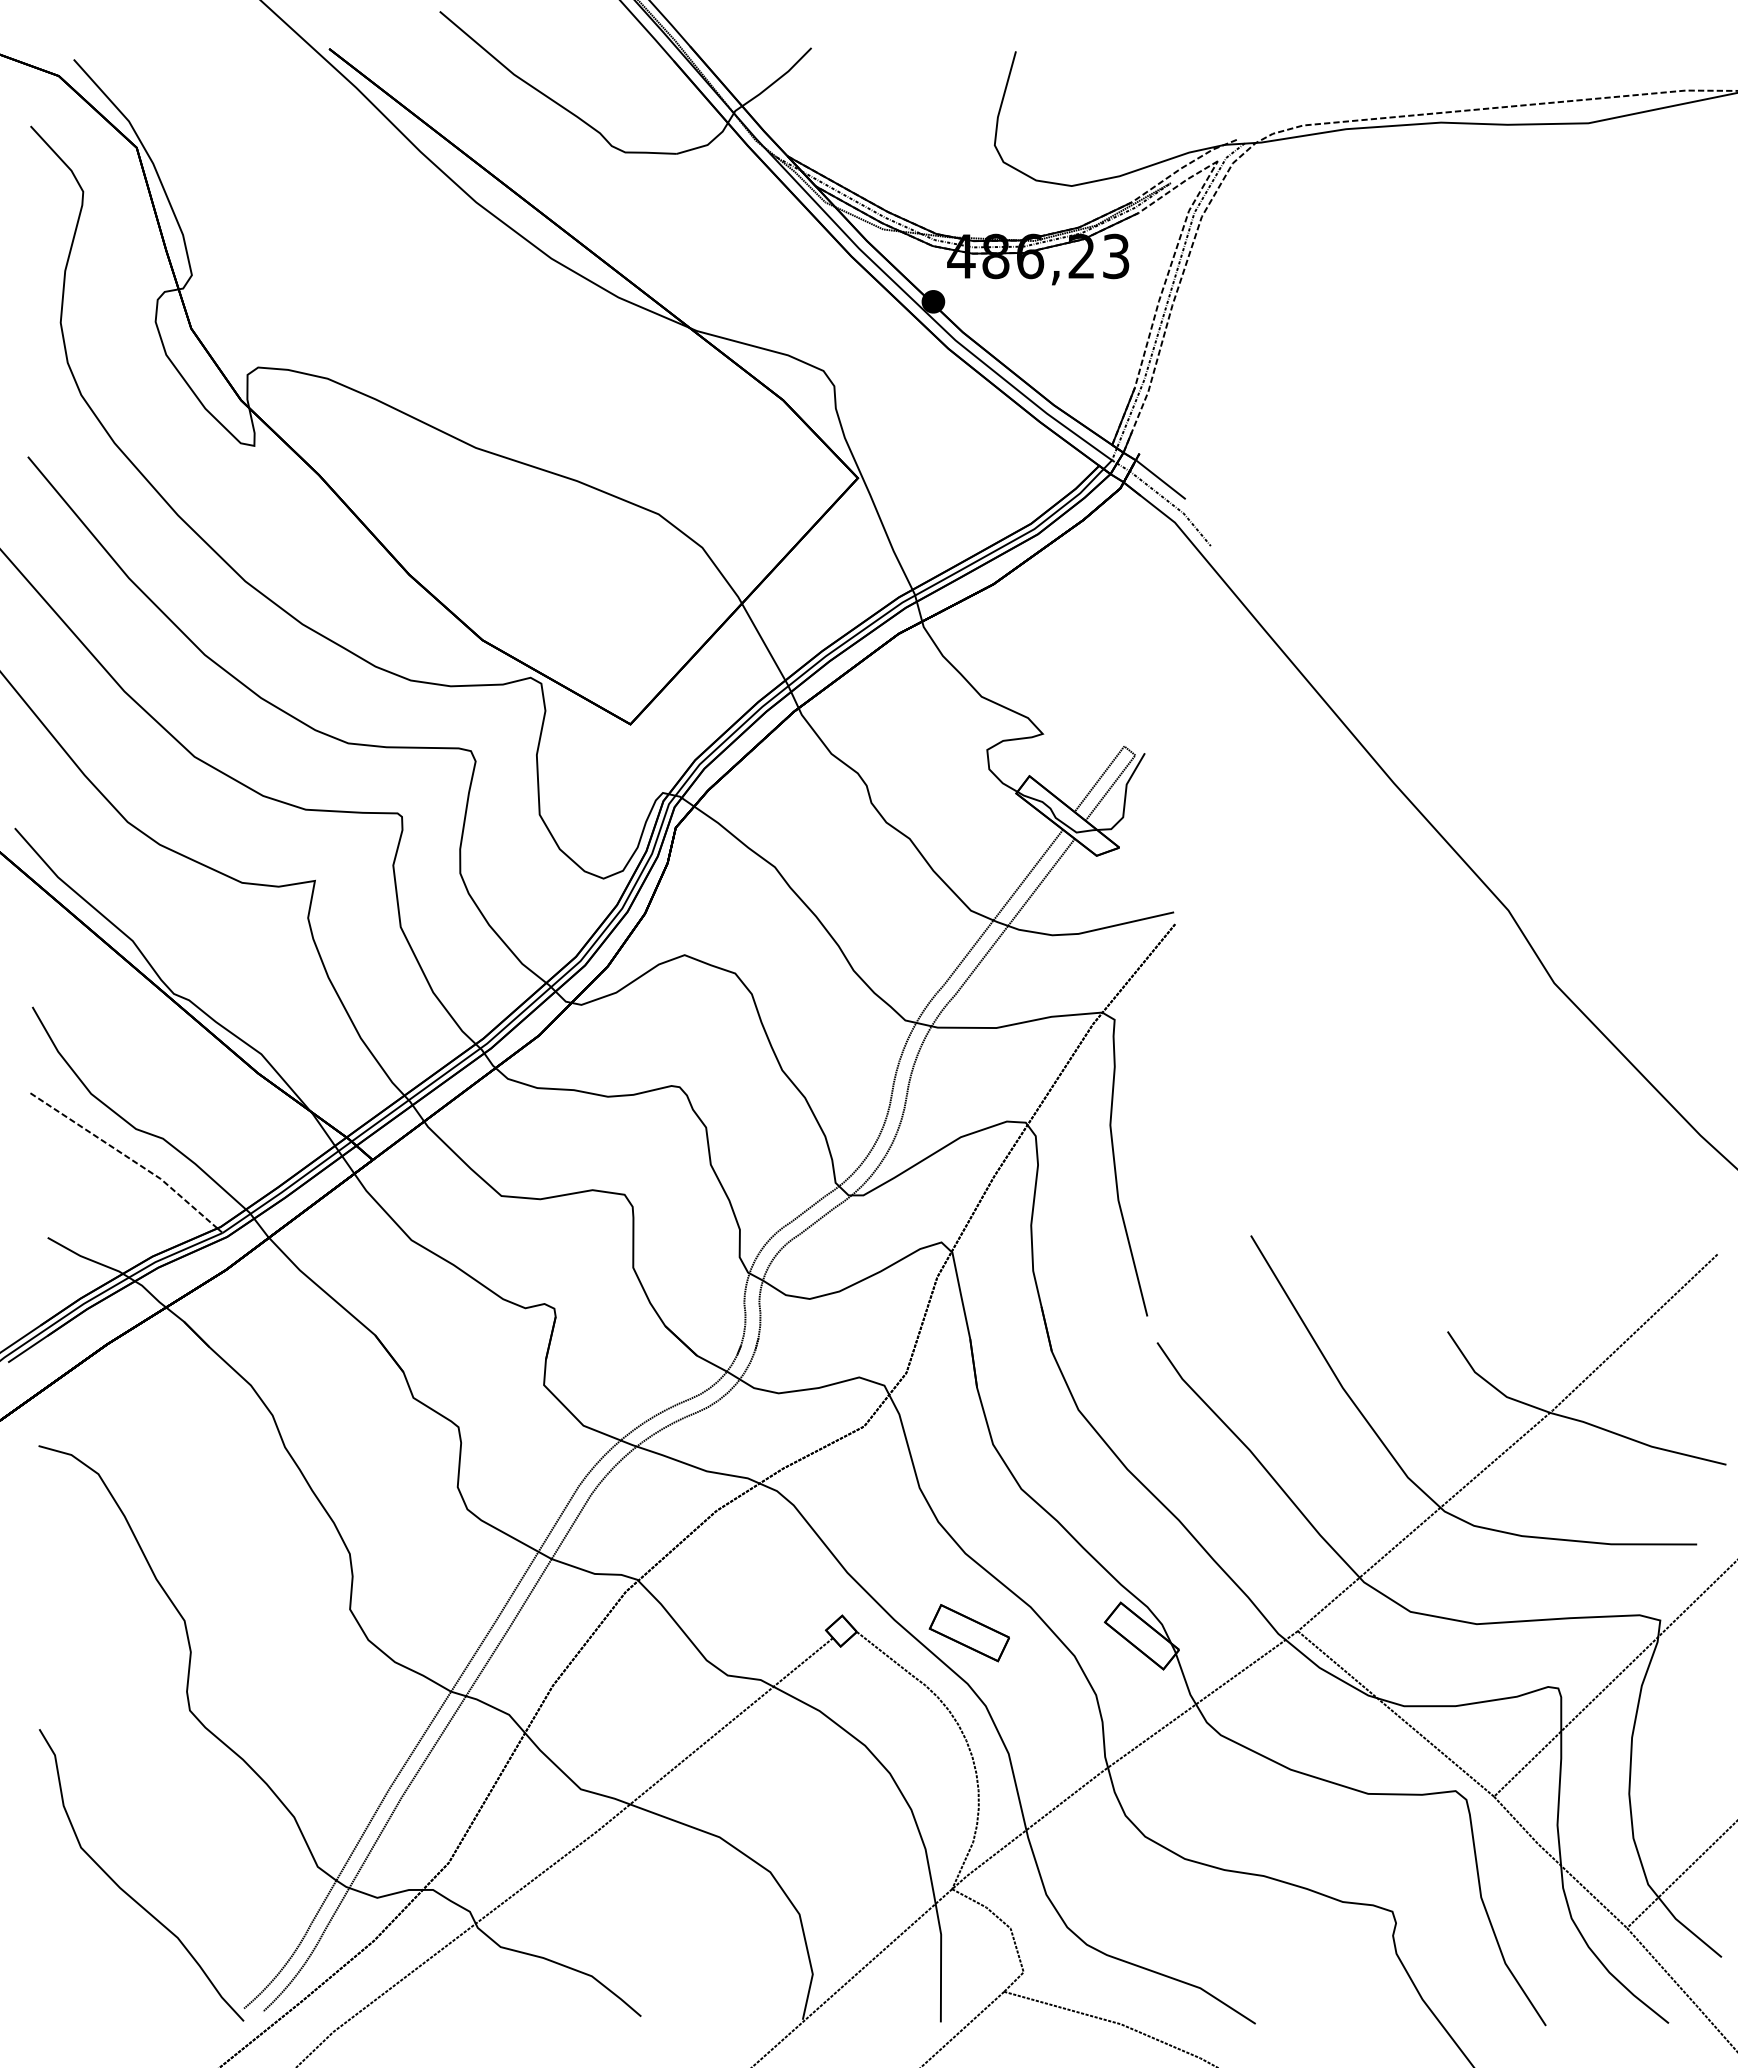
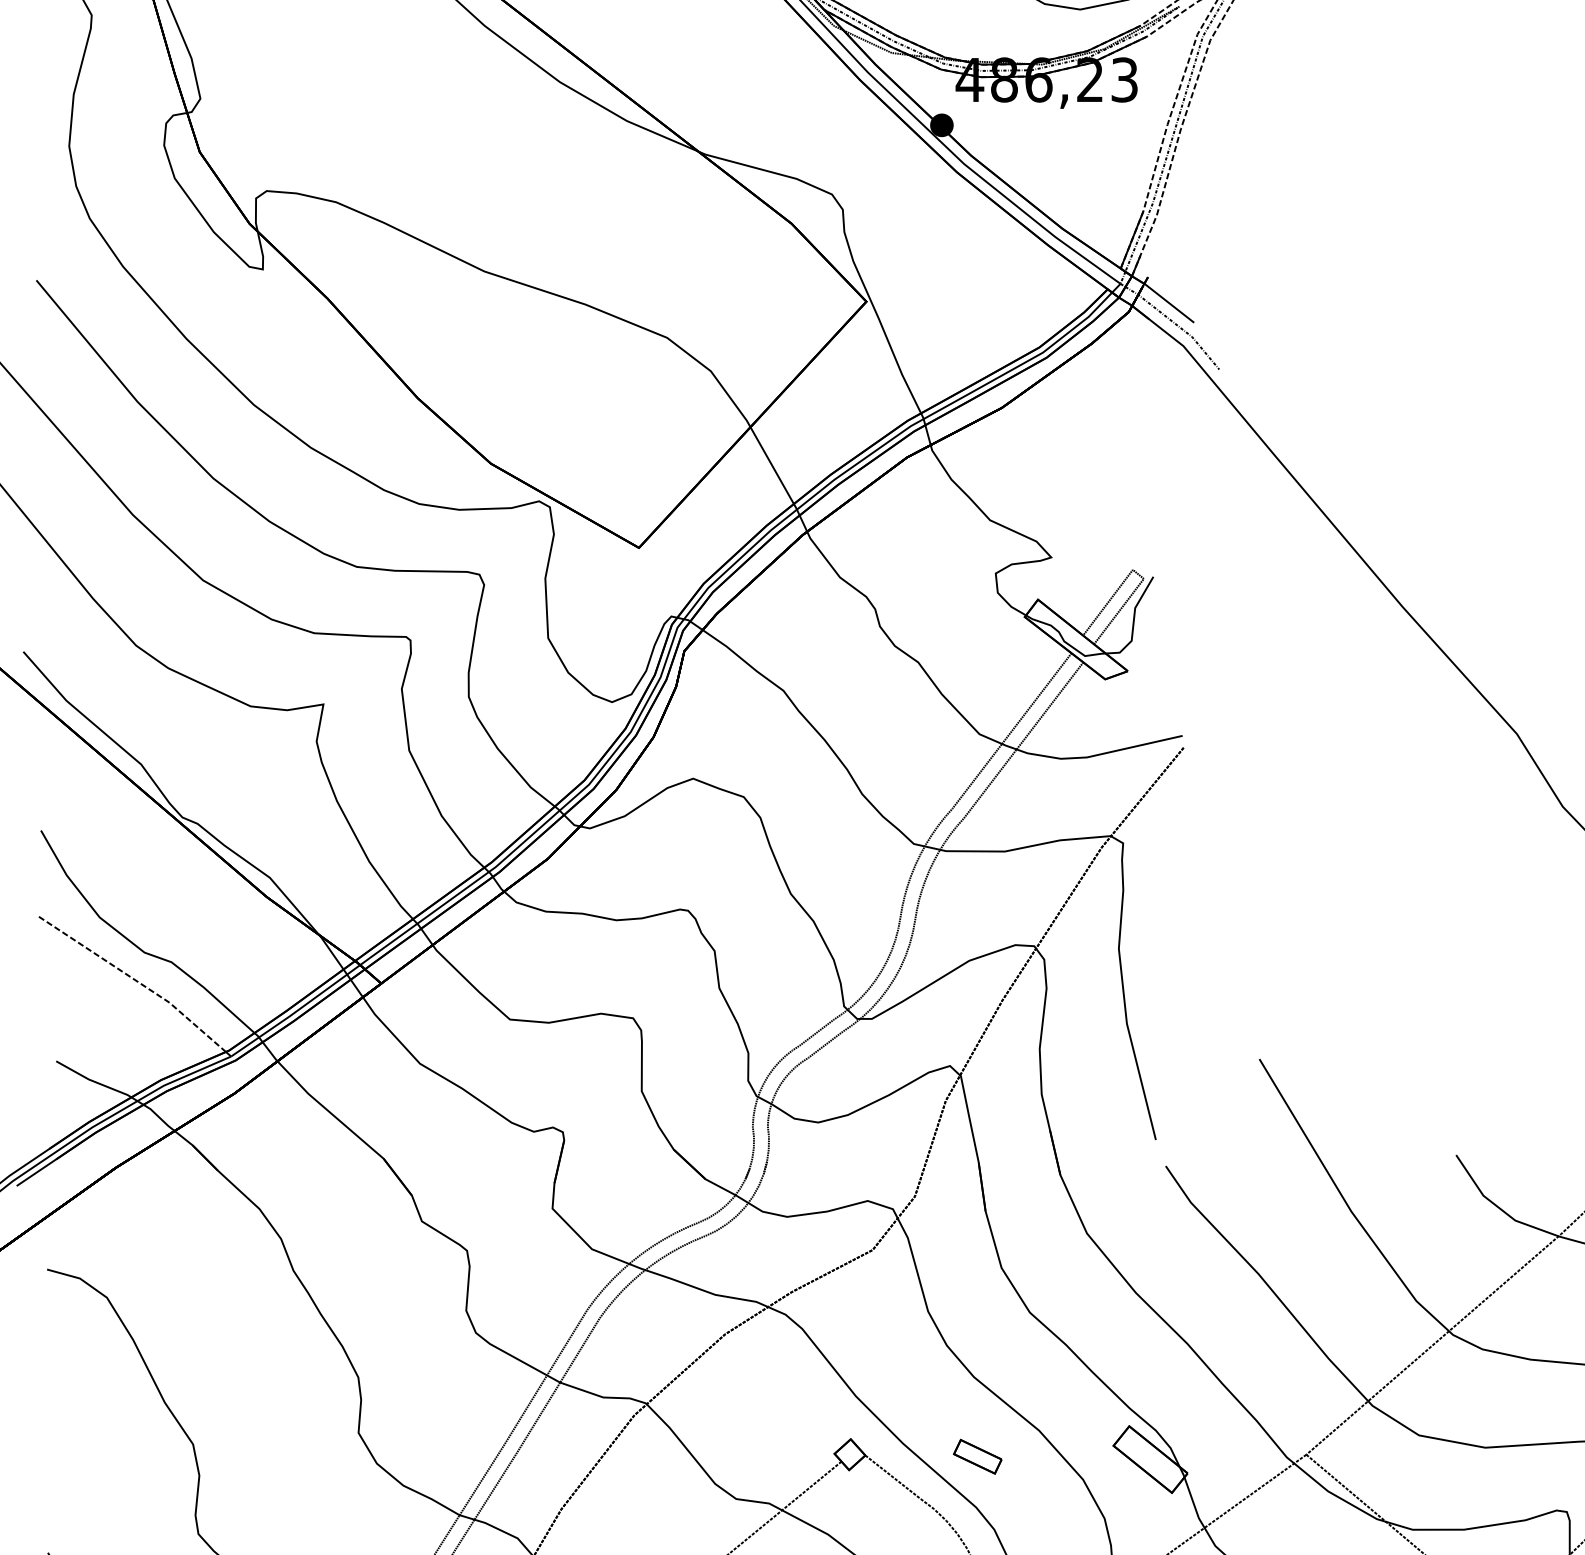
part: (968, 1633) -> (977, 1457), size x0.6

